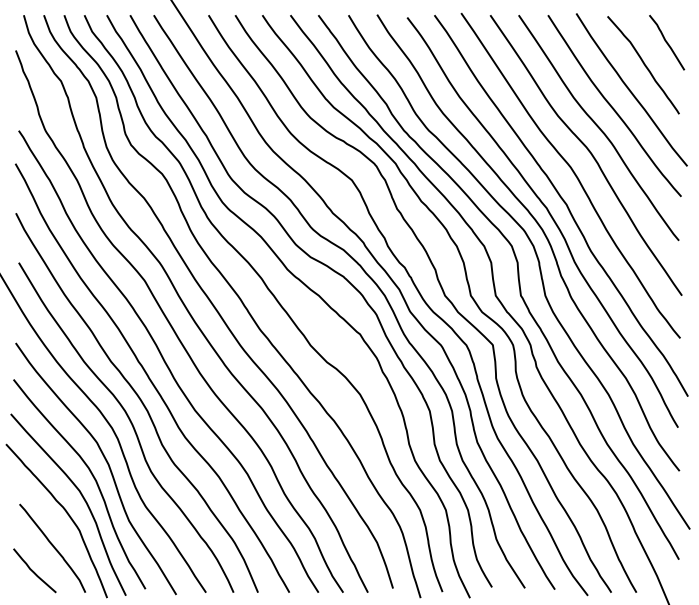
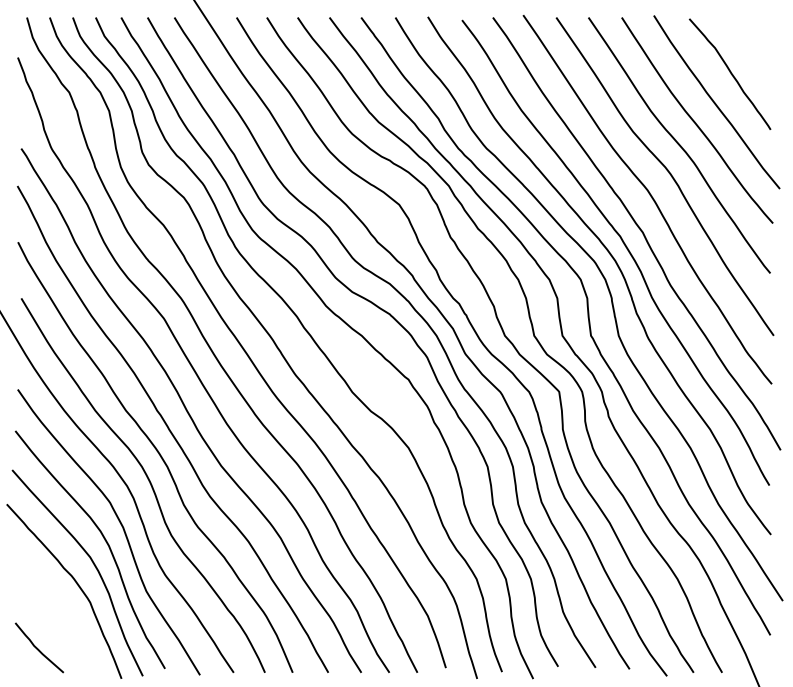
curve: (666, 42) -> (756, 48), removed
curve: (53, 547) -> (60, 621), removed

